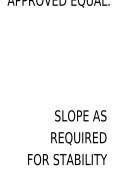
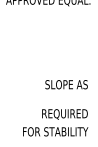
text: (80, 115) -> (66, 84), moved

